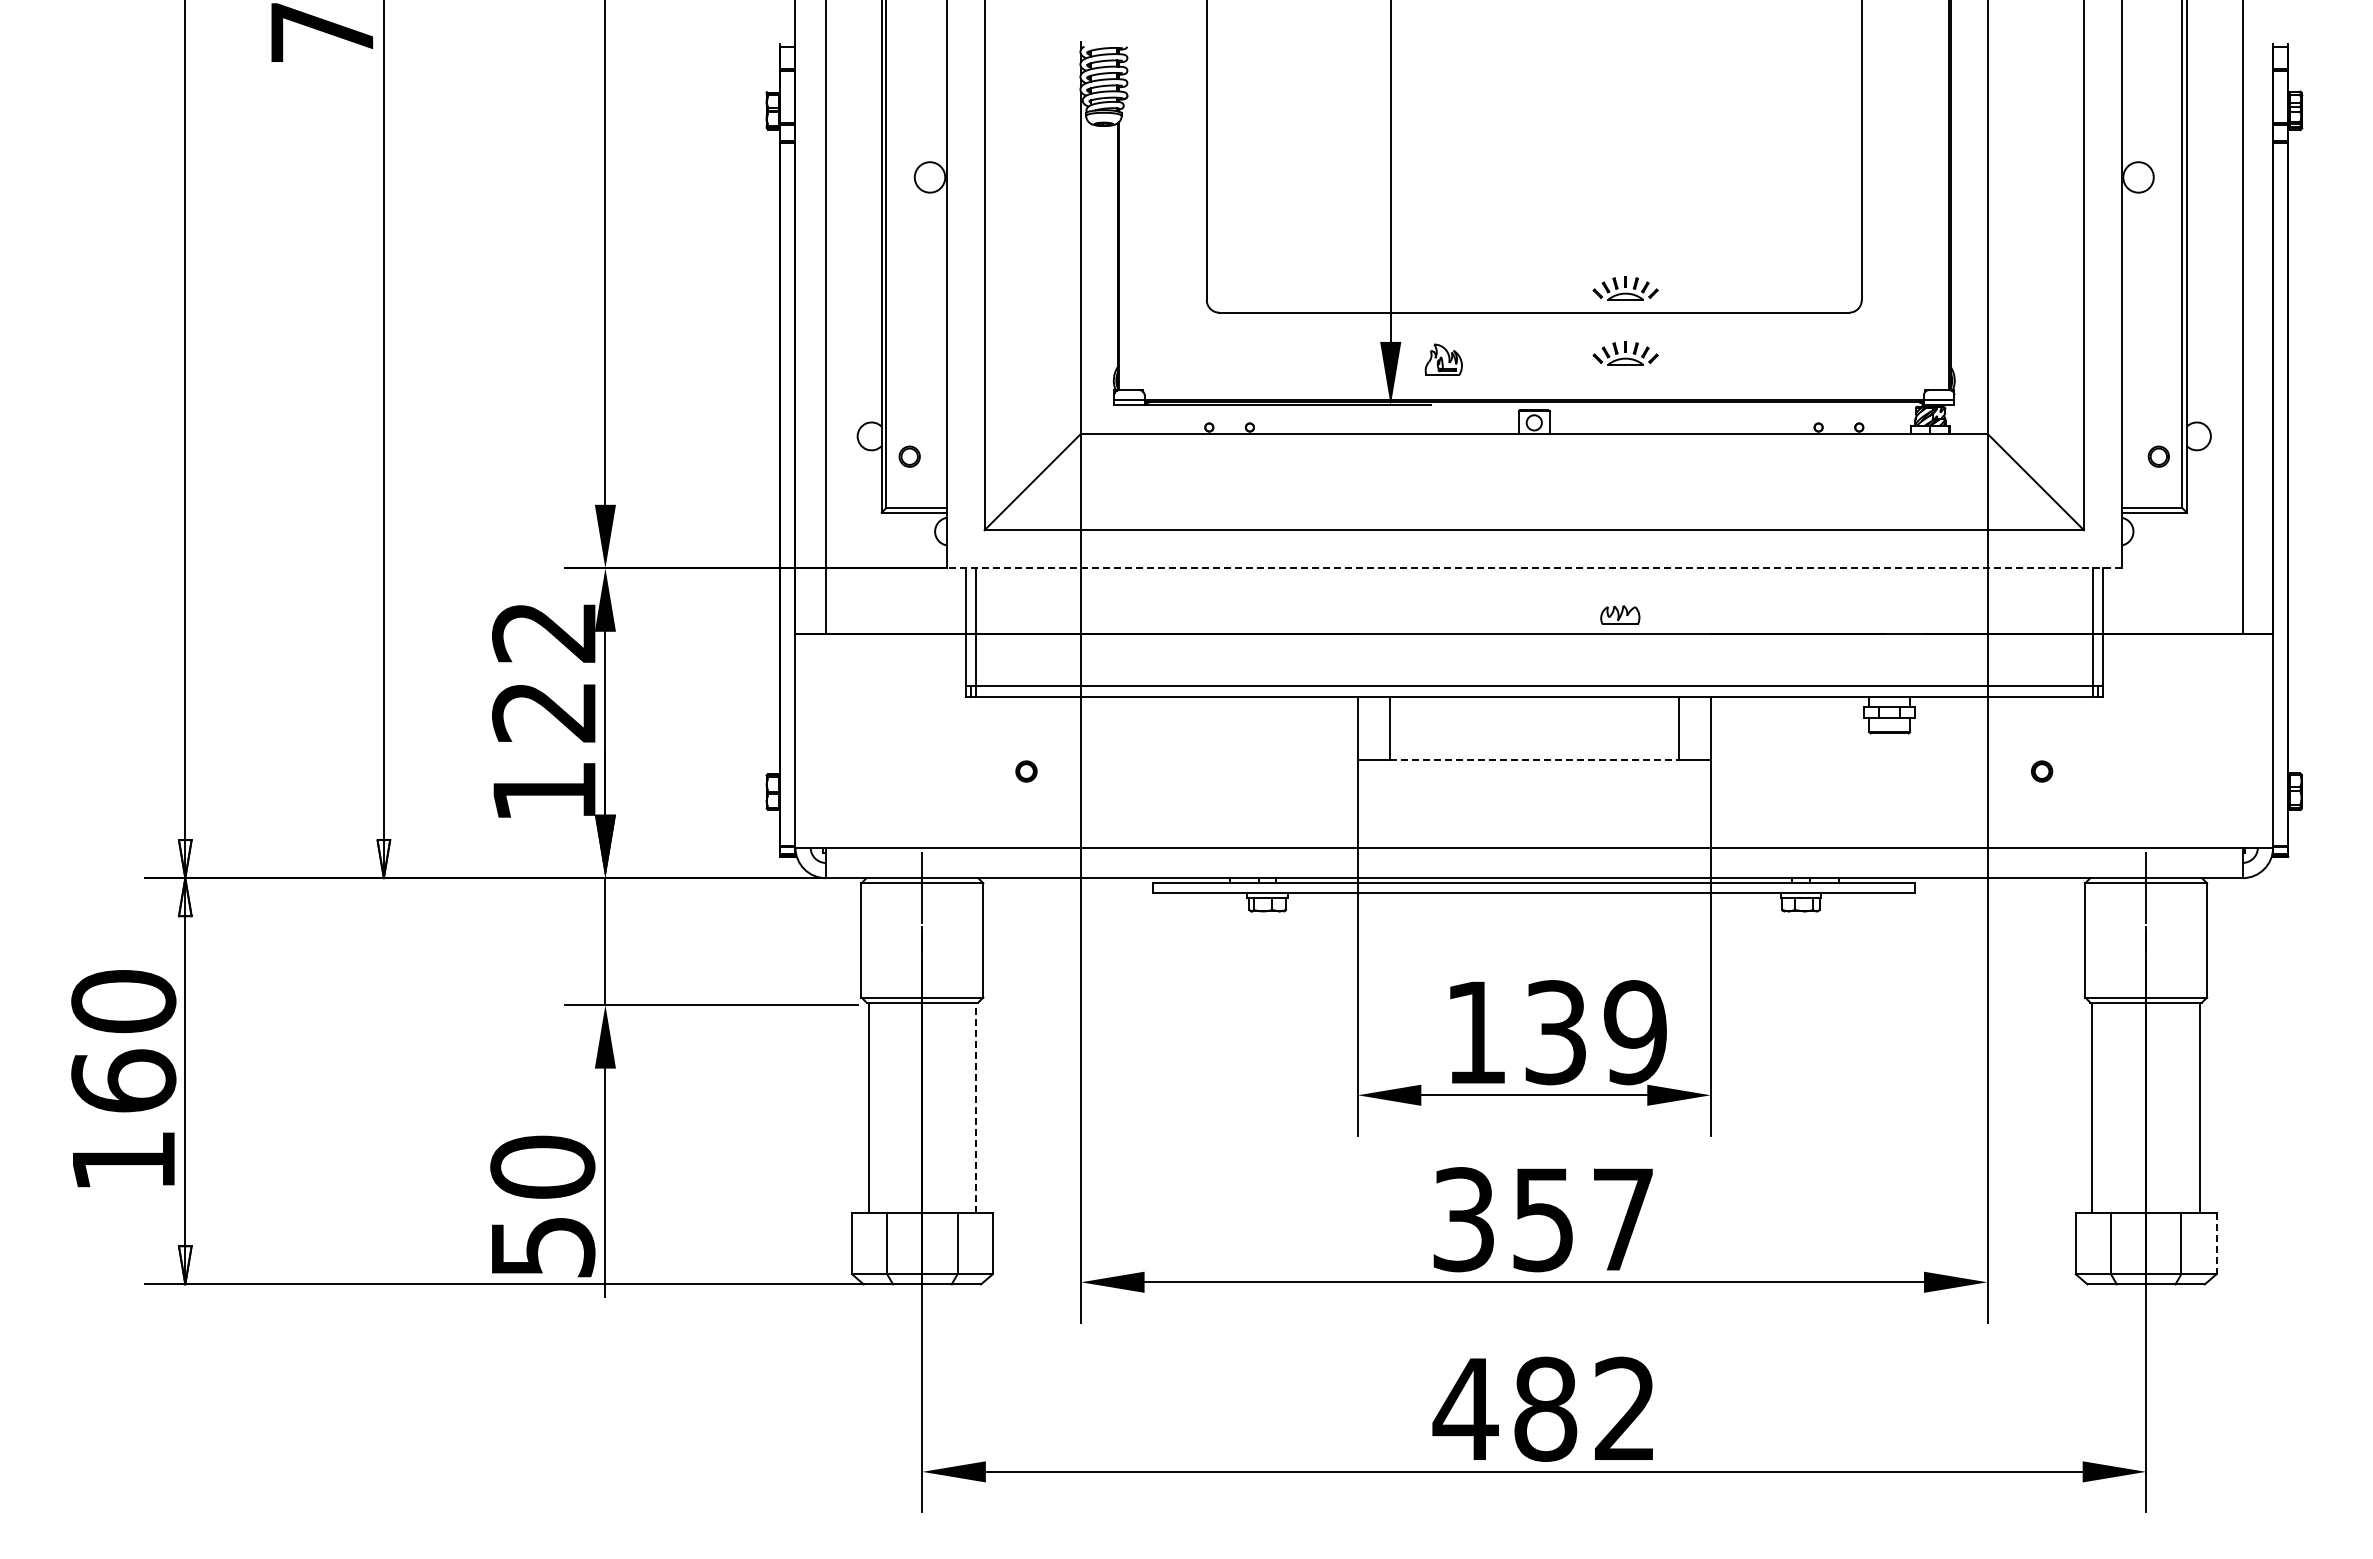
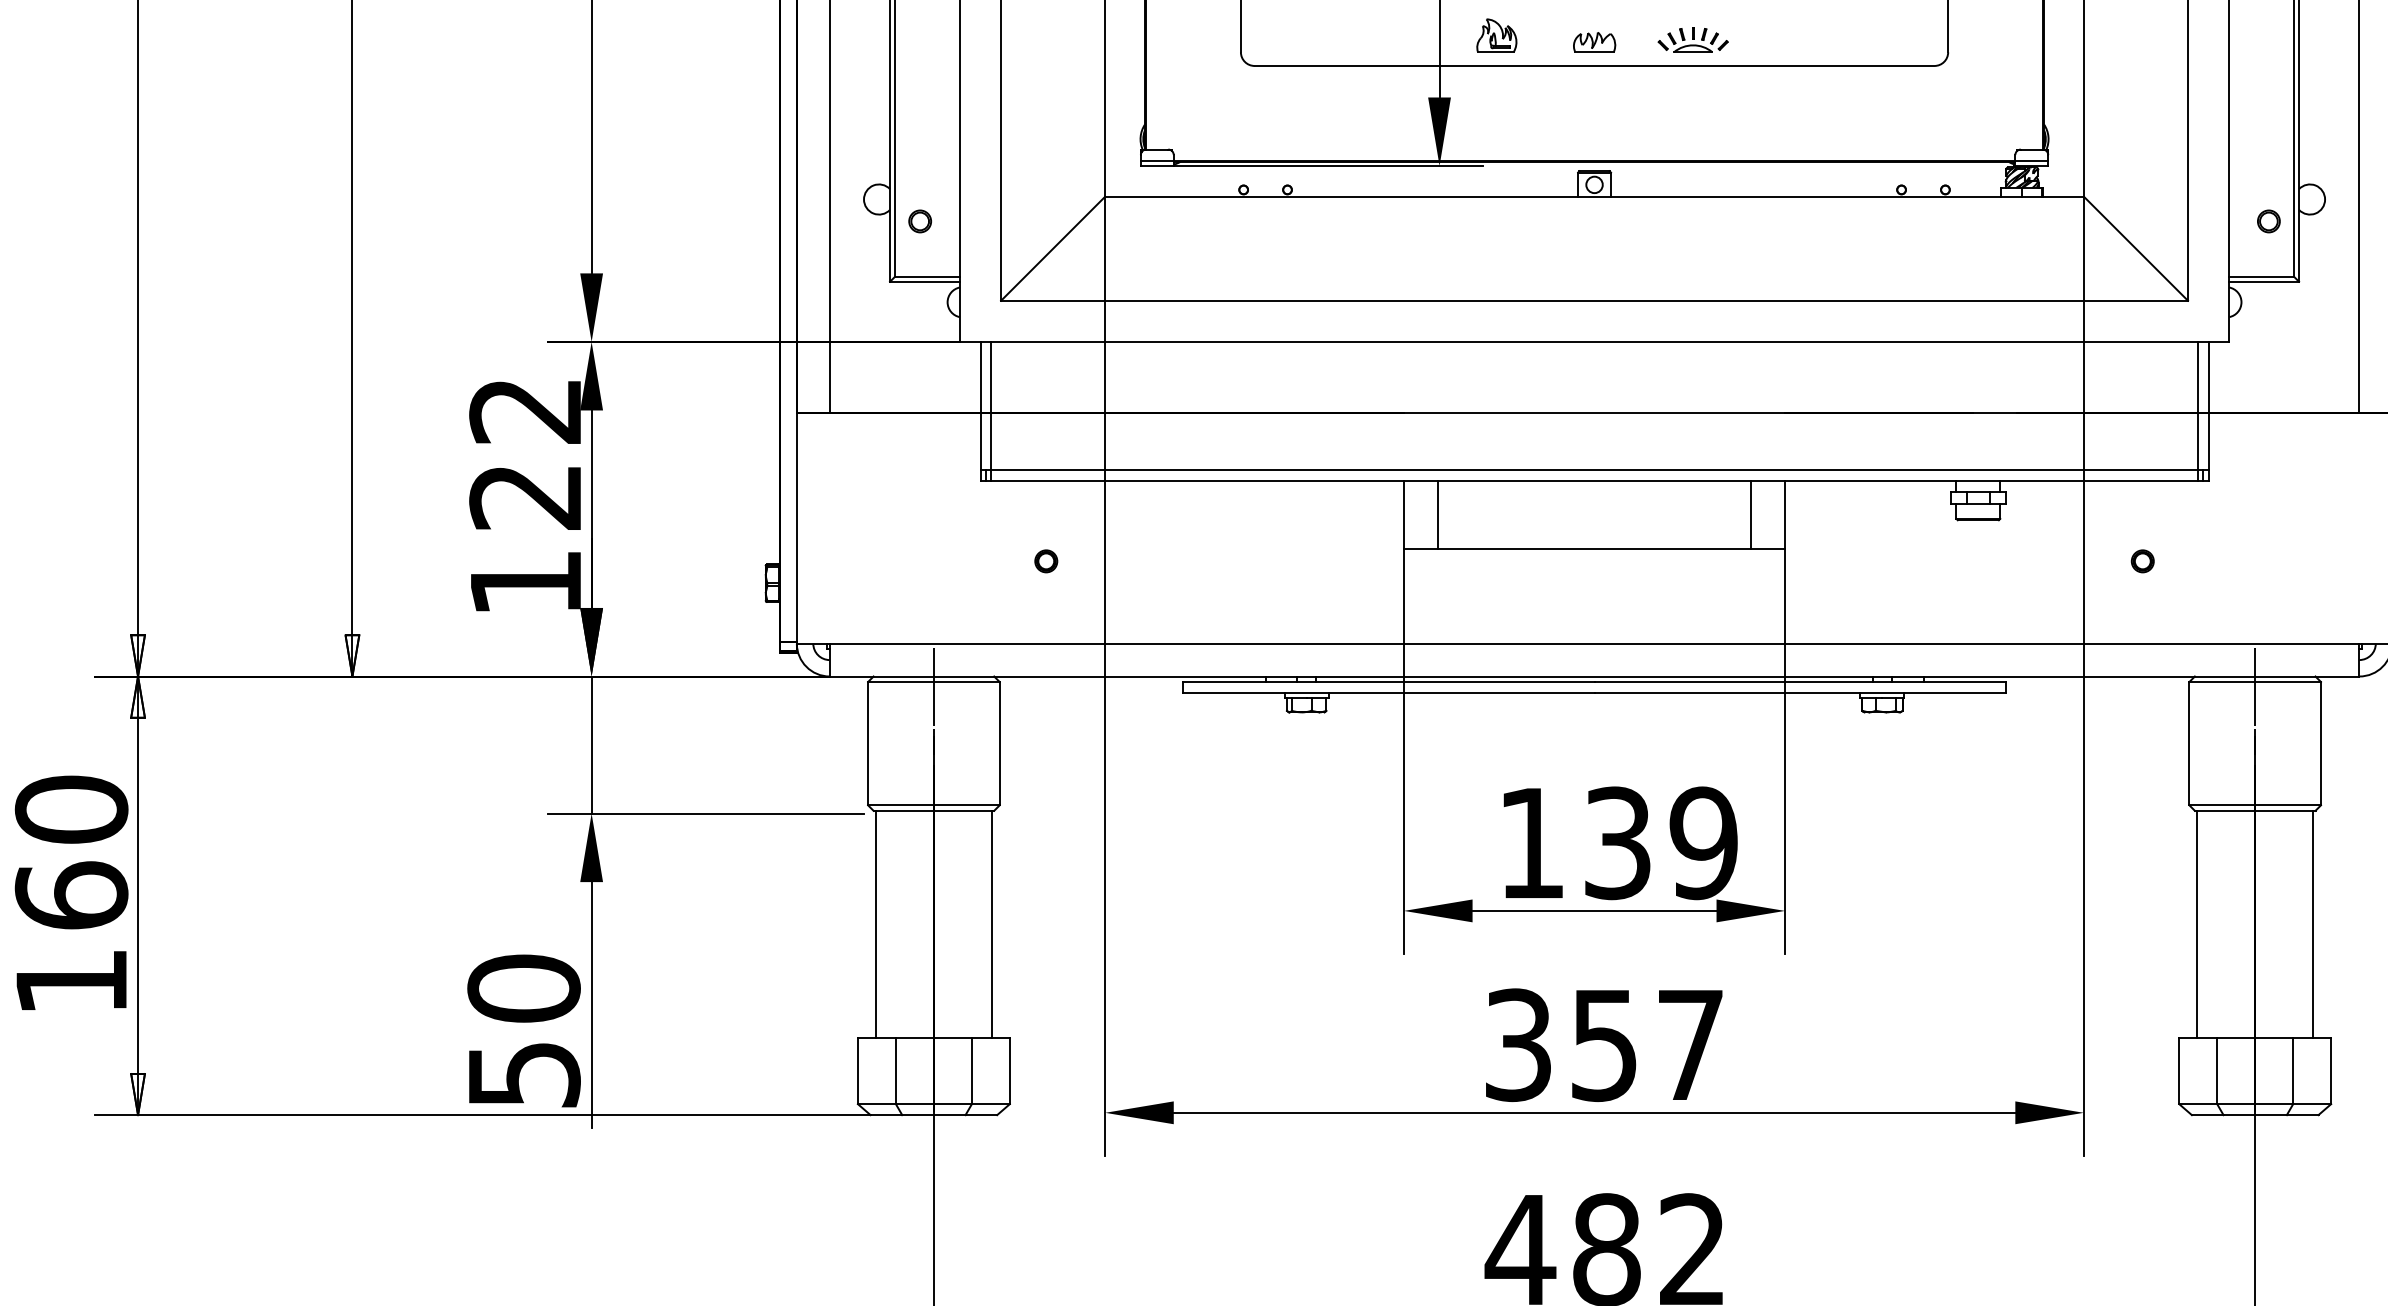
part: (1625, 353) -> (1693, 110), removed
part: (1443, 359) -> (1496, 35), moved
line: (1534, 568) -> (1594, 342), dashed -> solid
part: (1620, 614) -> (1594, 41), moved
line: (1534, 760) -> (1594, 549), dashed -> solid
line: (976, 1107) -> (992, 924), dashed -> solid
line: (2216, 1244) -> (2331, 1072), dashed -> solid

